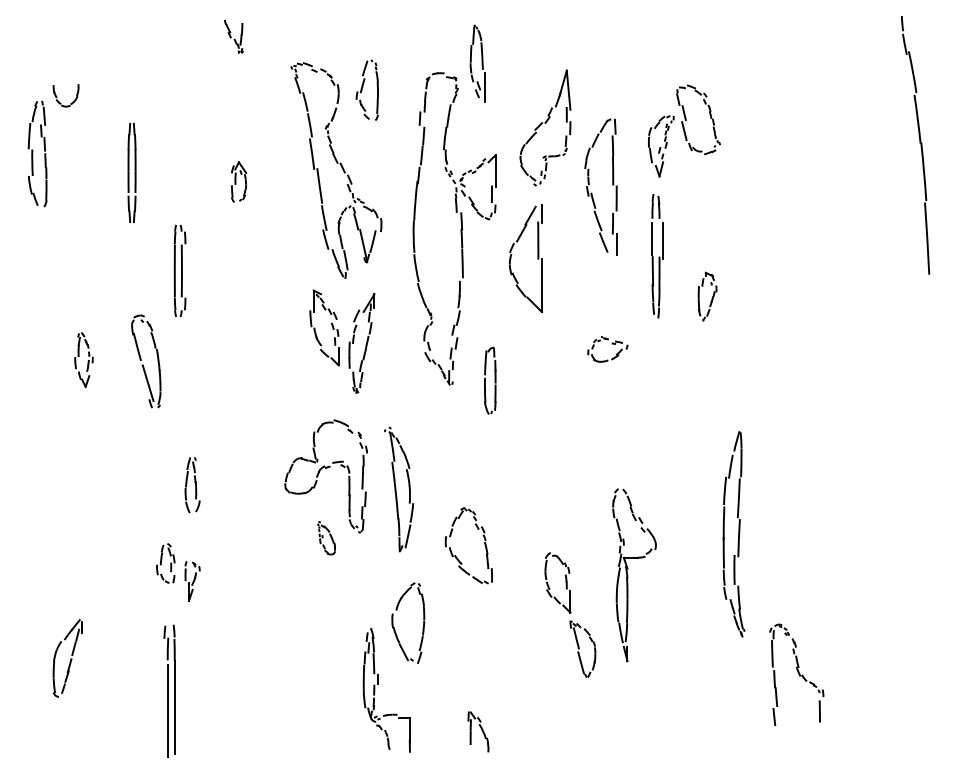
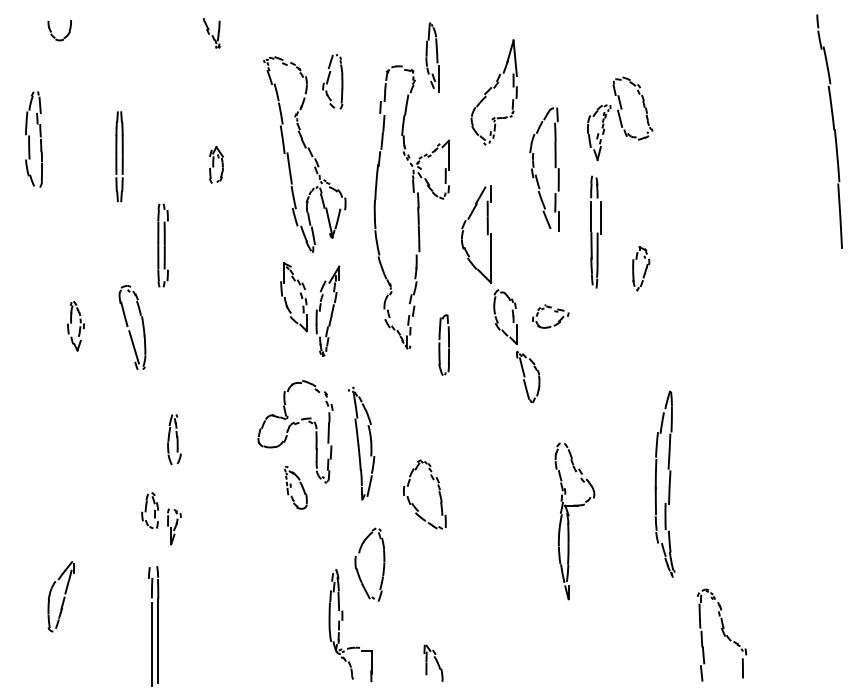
part: (57, 96) -> (51, 31), moved
part: (545, 127) -> (494, 91), moved
part: (326, 538) -> (295, 488), size x1.43
part: (570, 614) -> (516, 345), moved
part: (796, 674) -> (721, 634), moved

